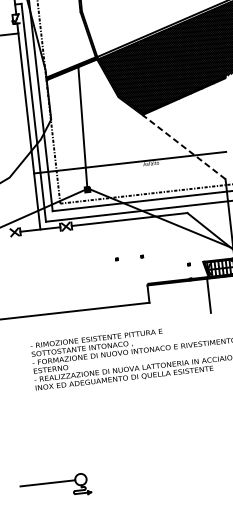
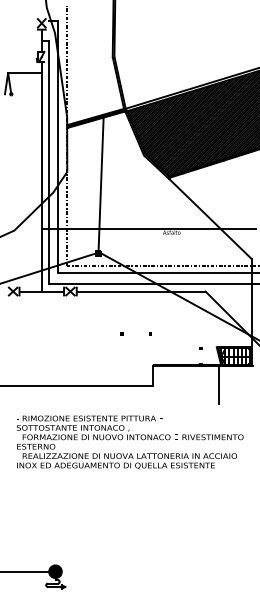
line: (184, 146) -> (210, 218), dashed -> solid
fill: (80, 479) -> (55, 571), added

